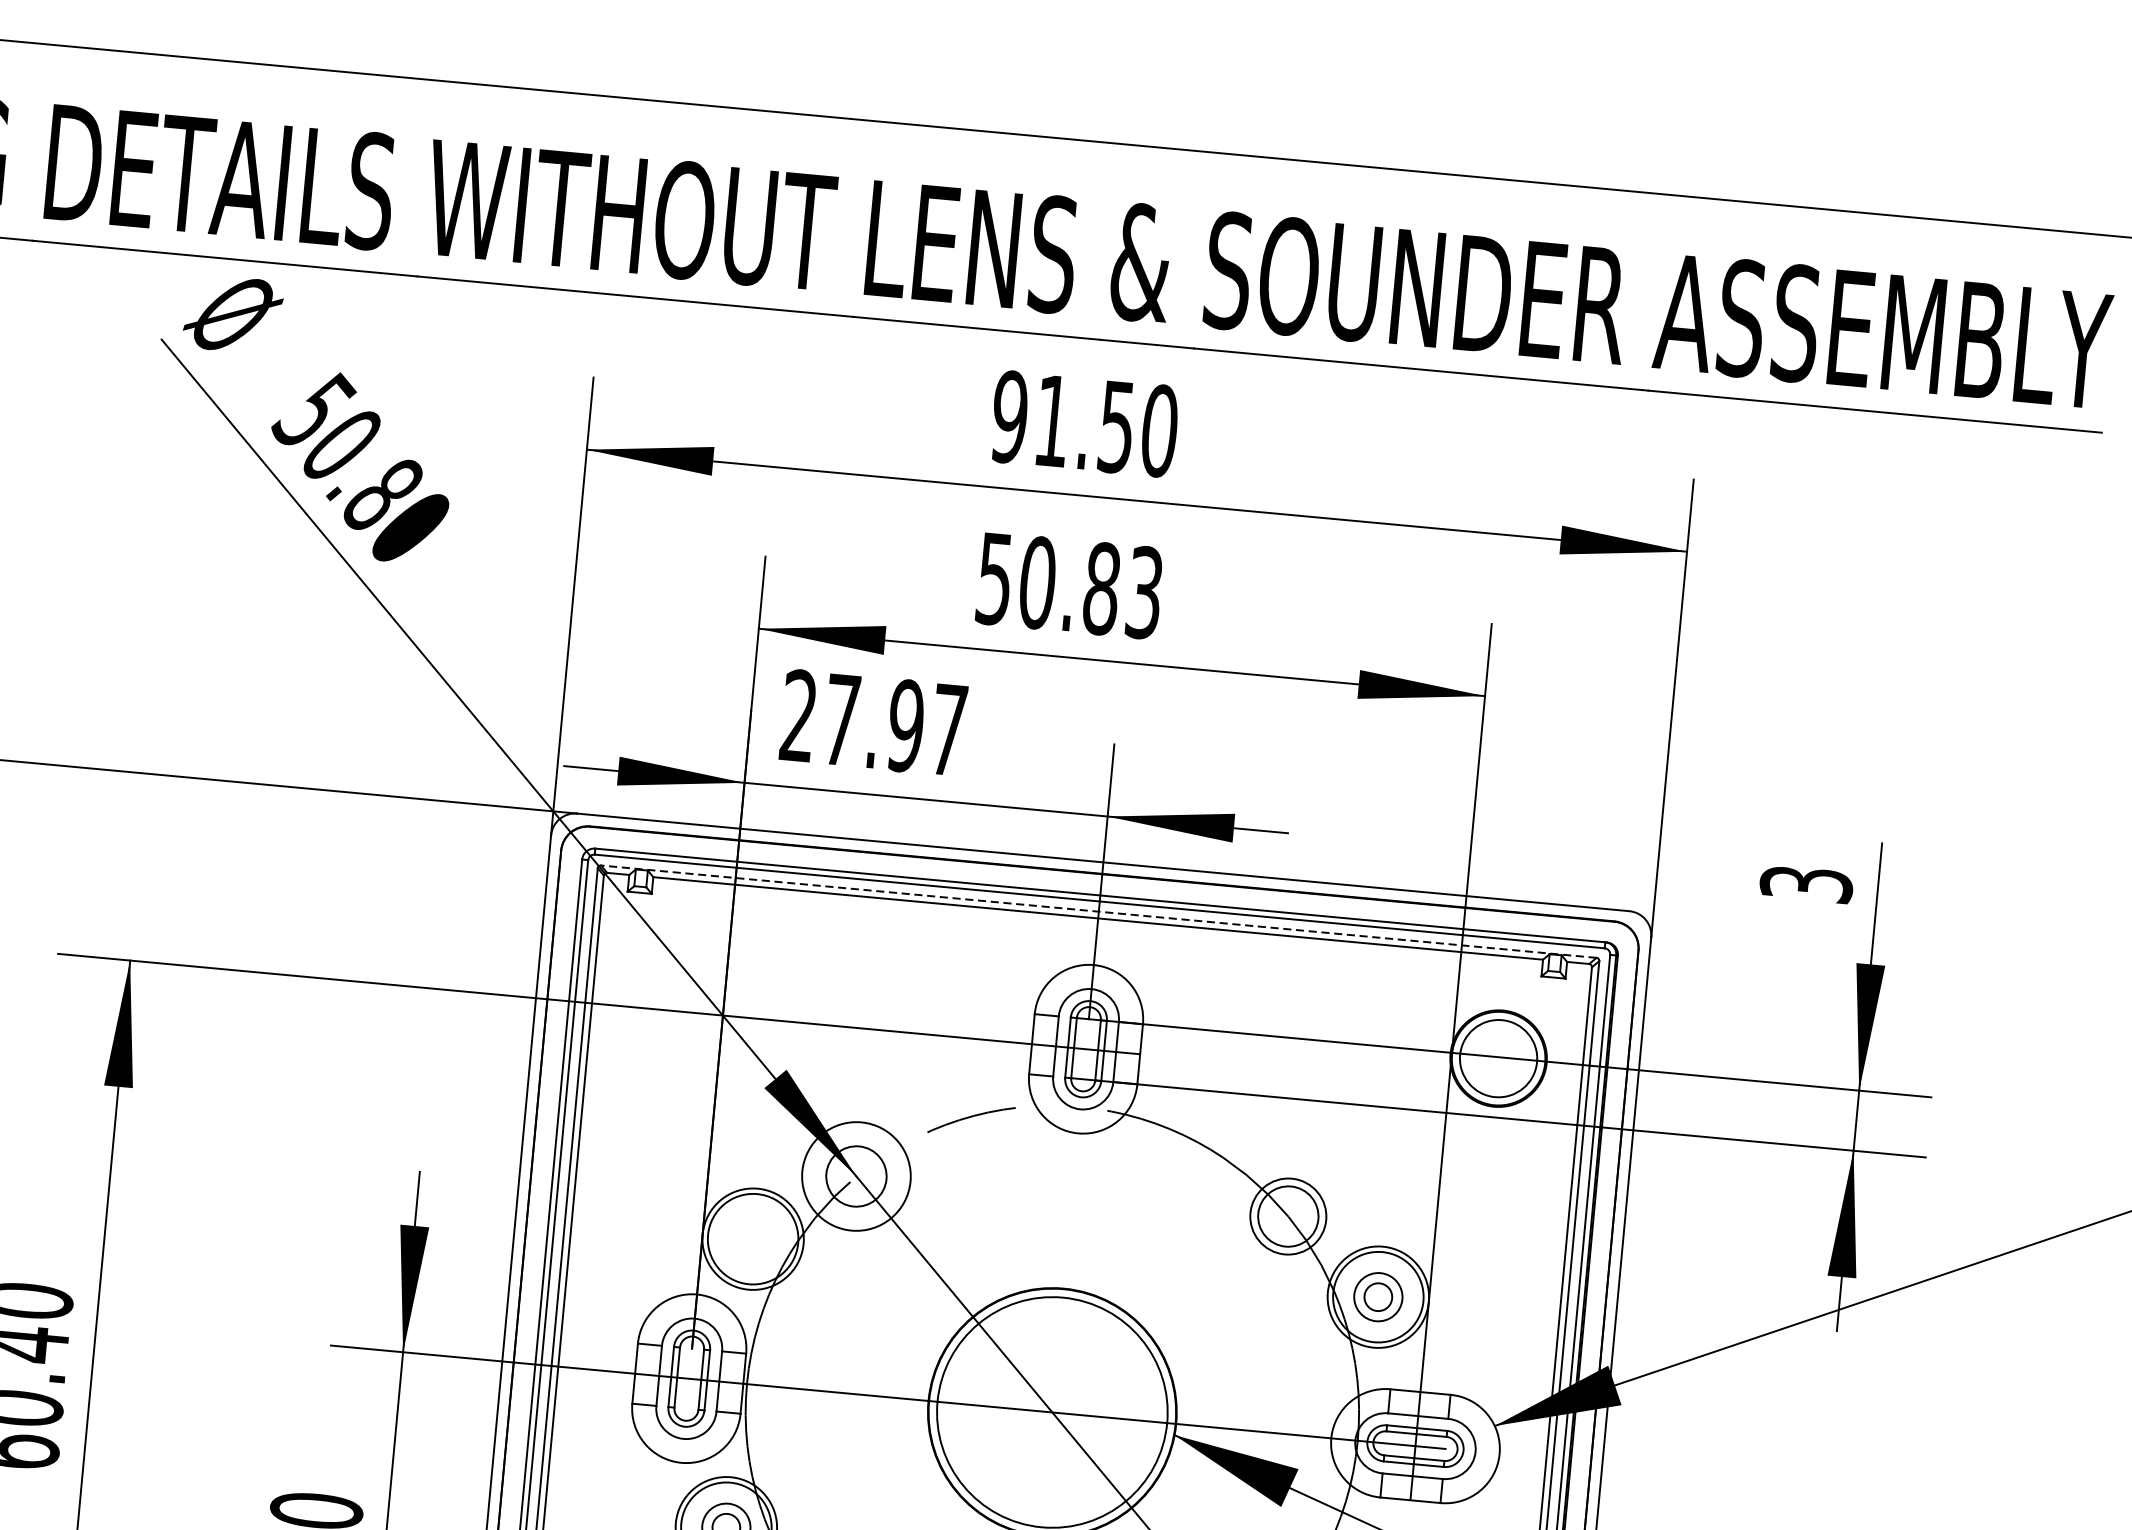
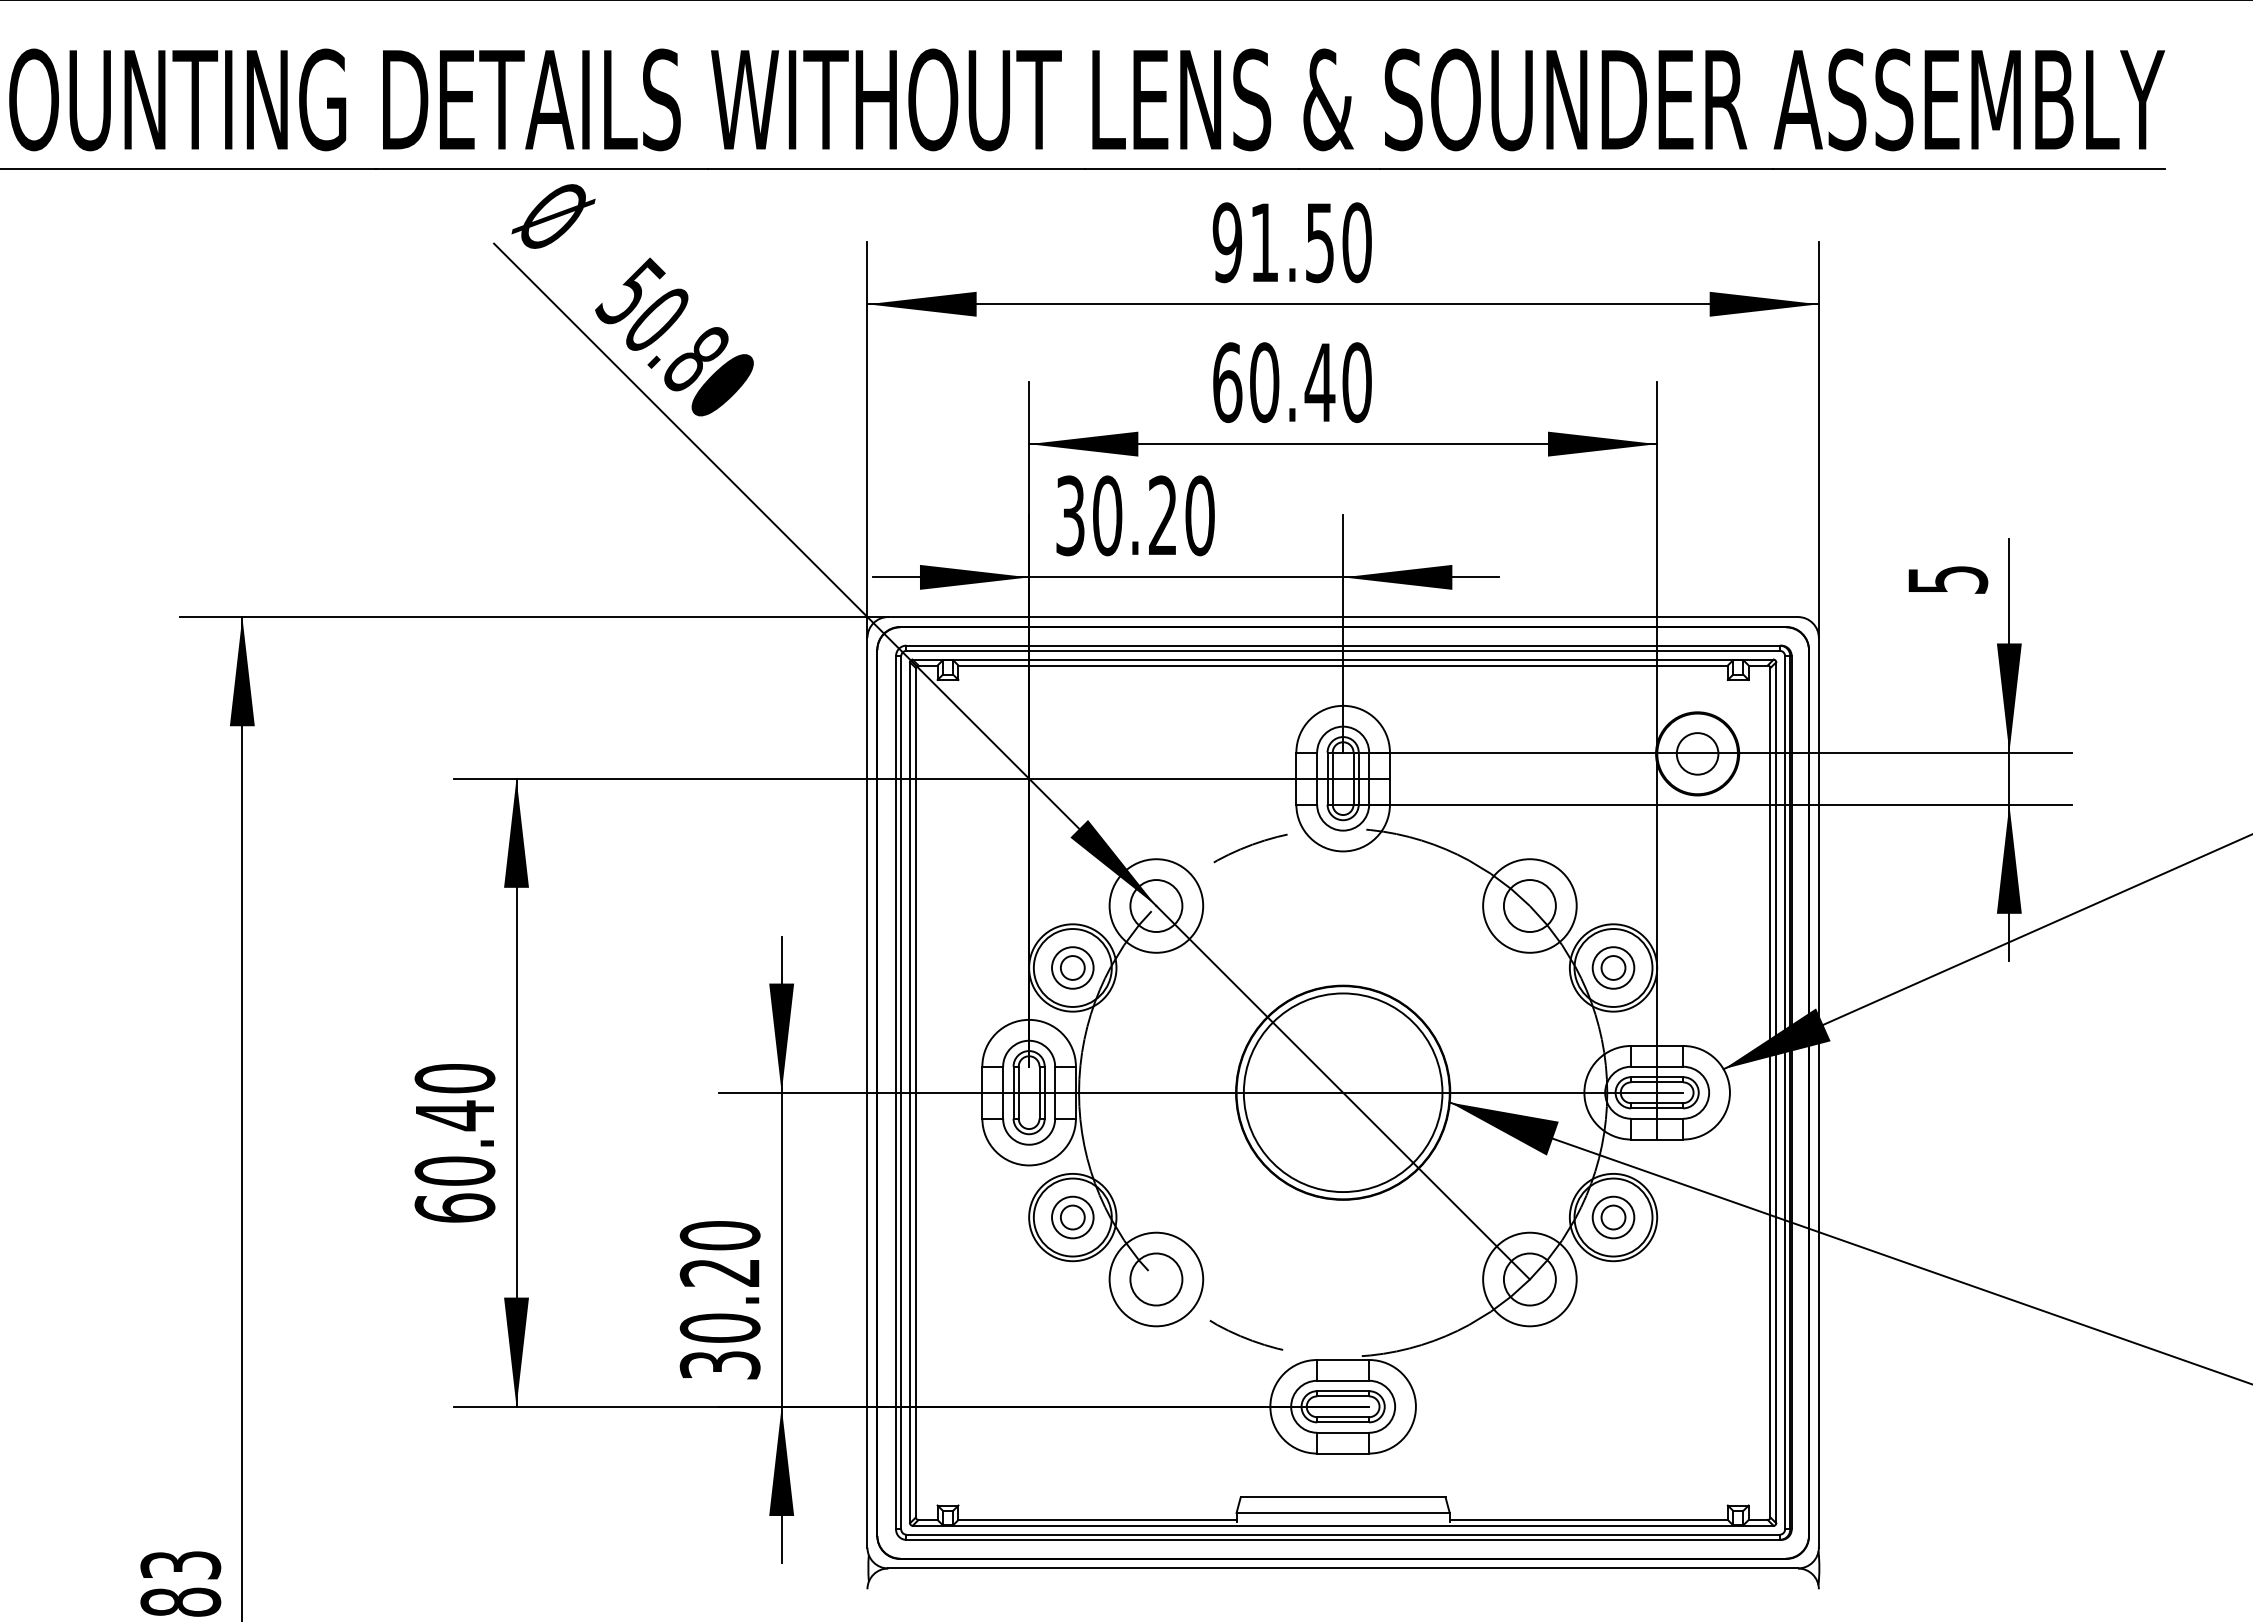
text: (1069, 585) -> (1292, 382), 50.83 -> 60.40
text: (874, 722) -> (1135, 515), 27.97 -> 30.20
text: (1806, 883) -> (1947, 579), 3 -> 5
line: (1098, 911) -> (1342, 659), dashed -> solid
circle: (1498, 1058) -> (1697, 753), size x0.62
circle: (1287, 1215) -> (1529, 905), size x1.43
part: (752, 1238) -> (1072, 967), added

